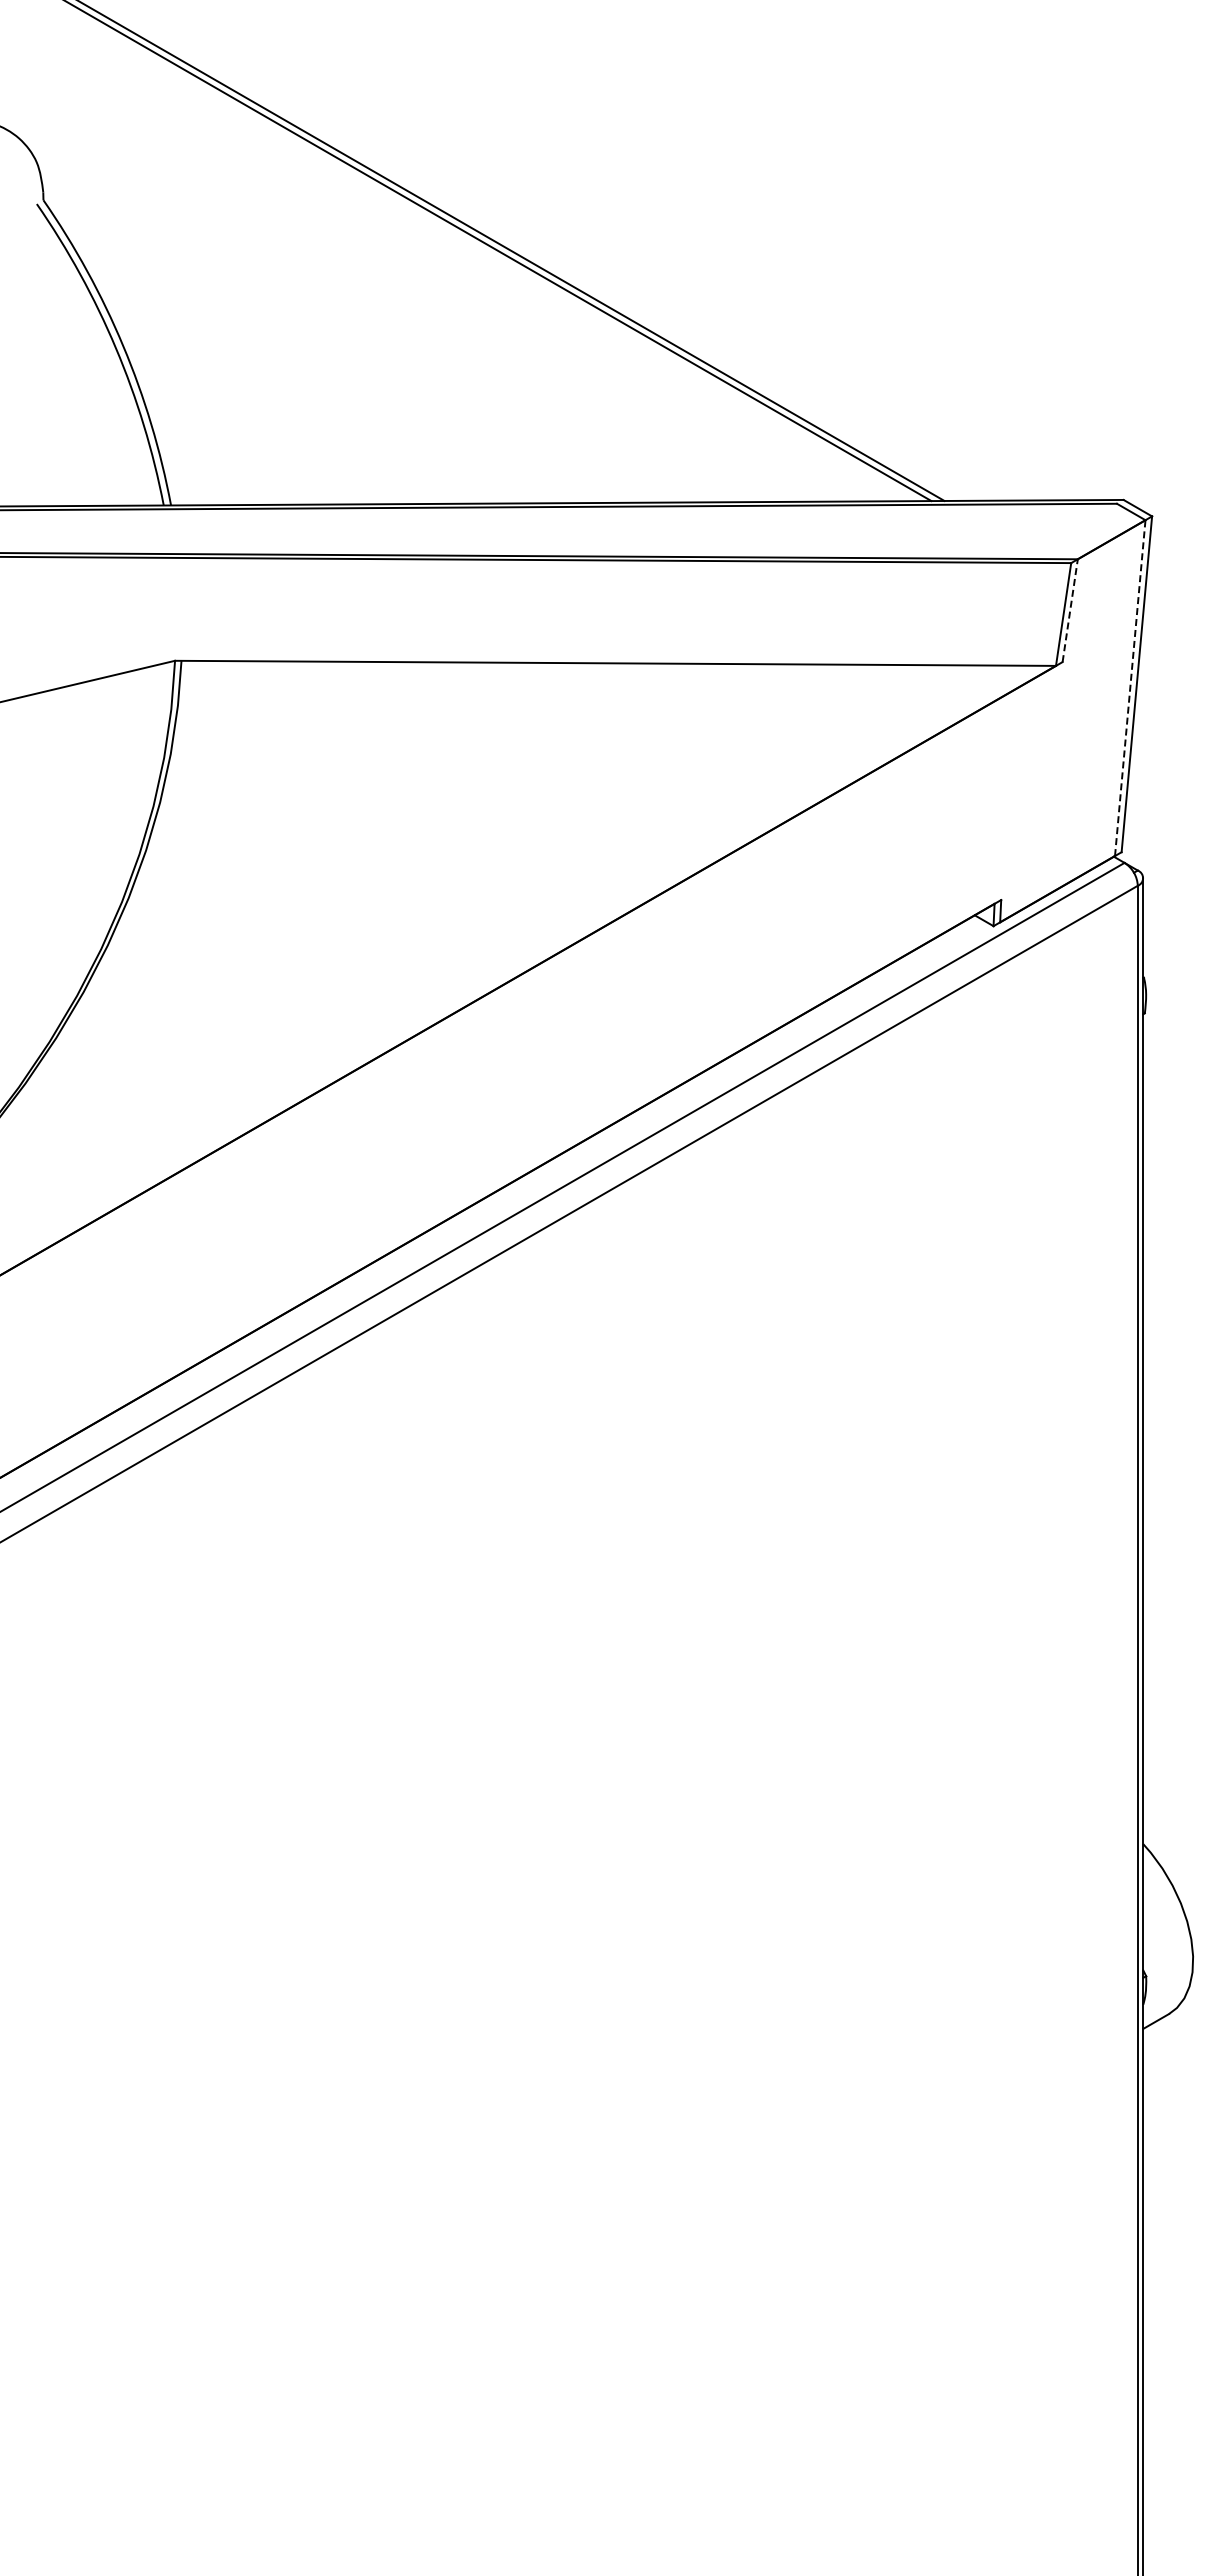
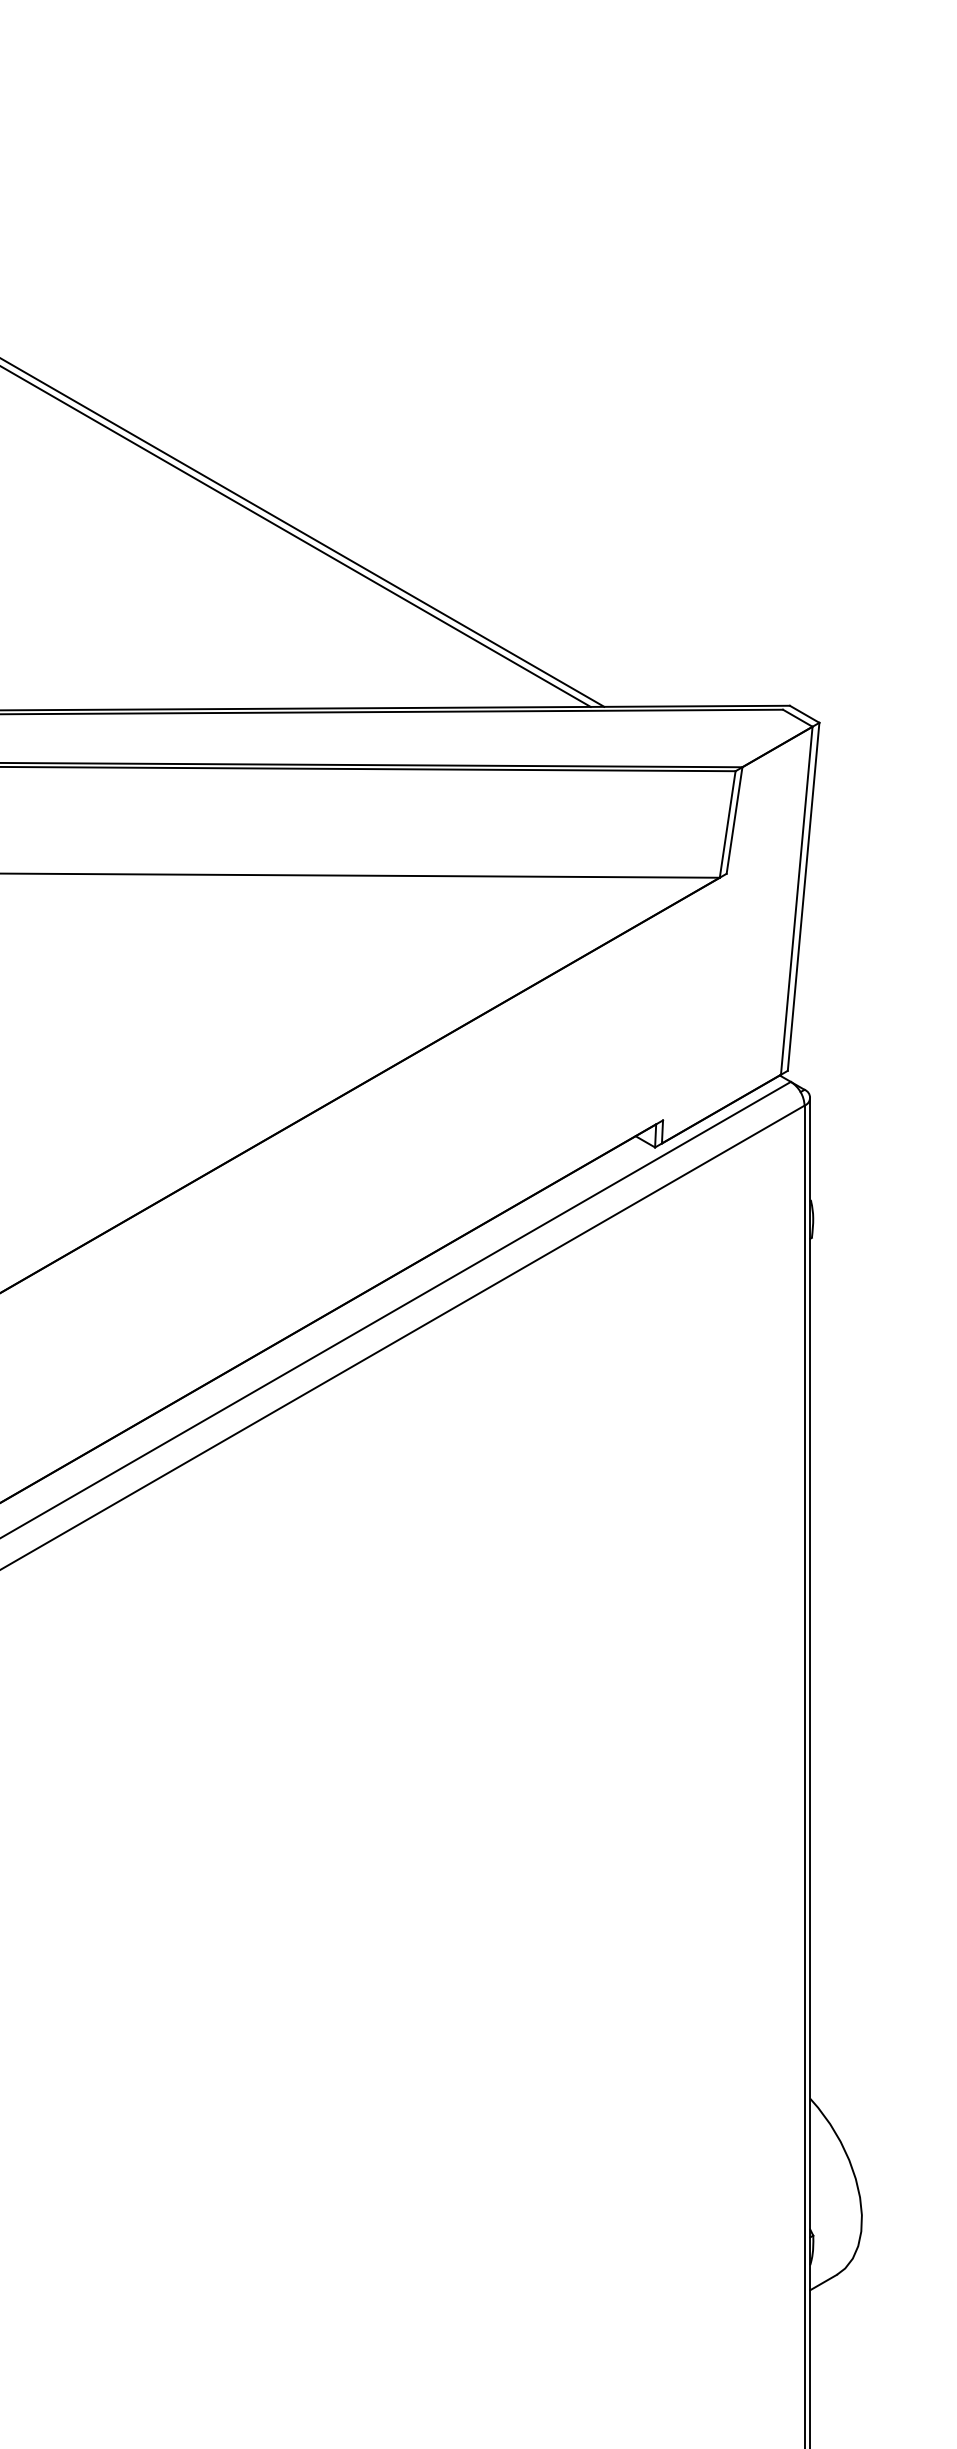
line: (1070, 610) -> (734, 820), dashed -> solid
line: (1130, 688) -> (797, 901), dashed -> solid

